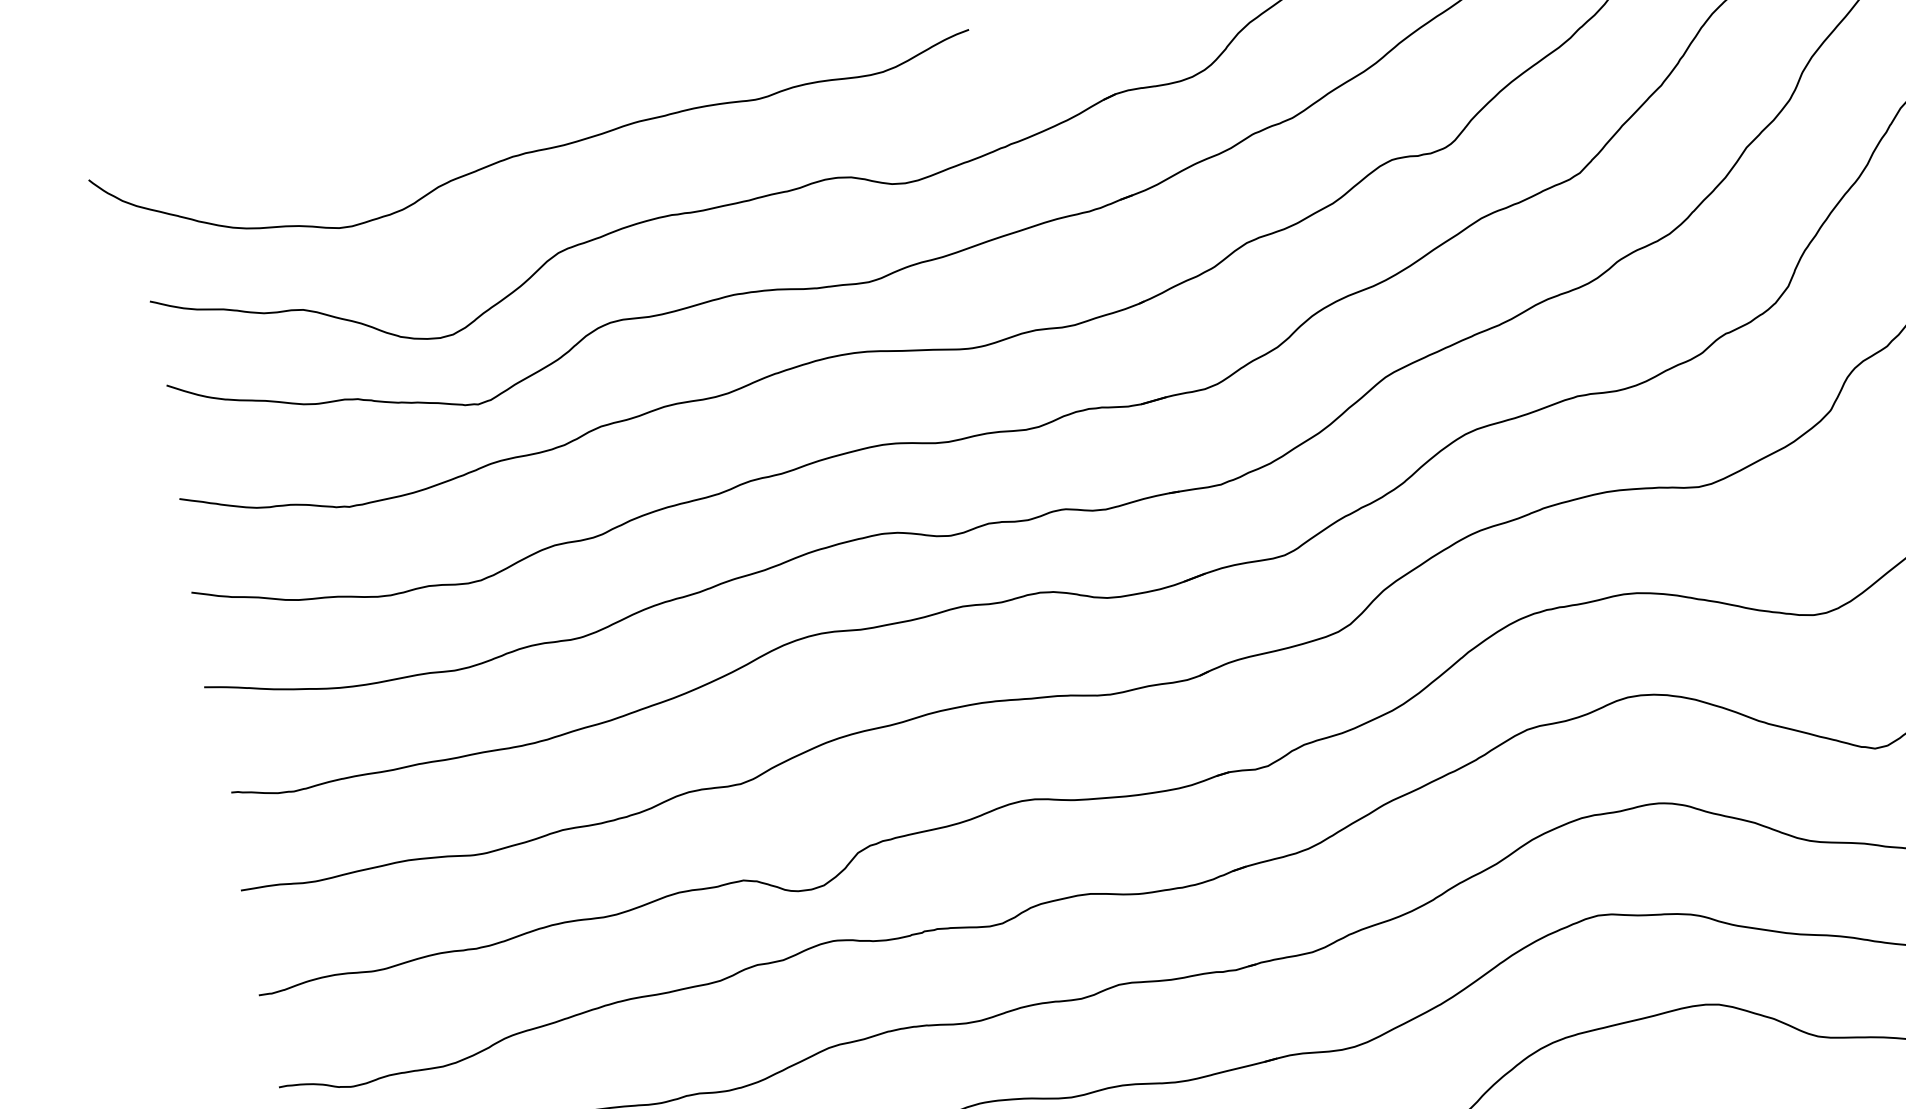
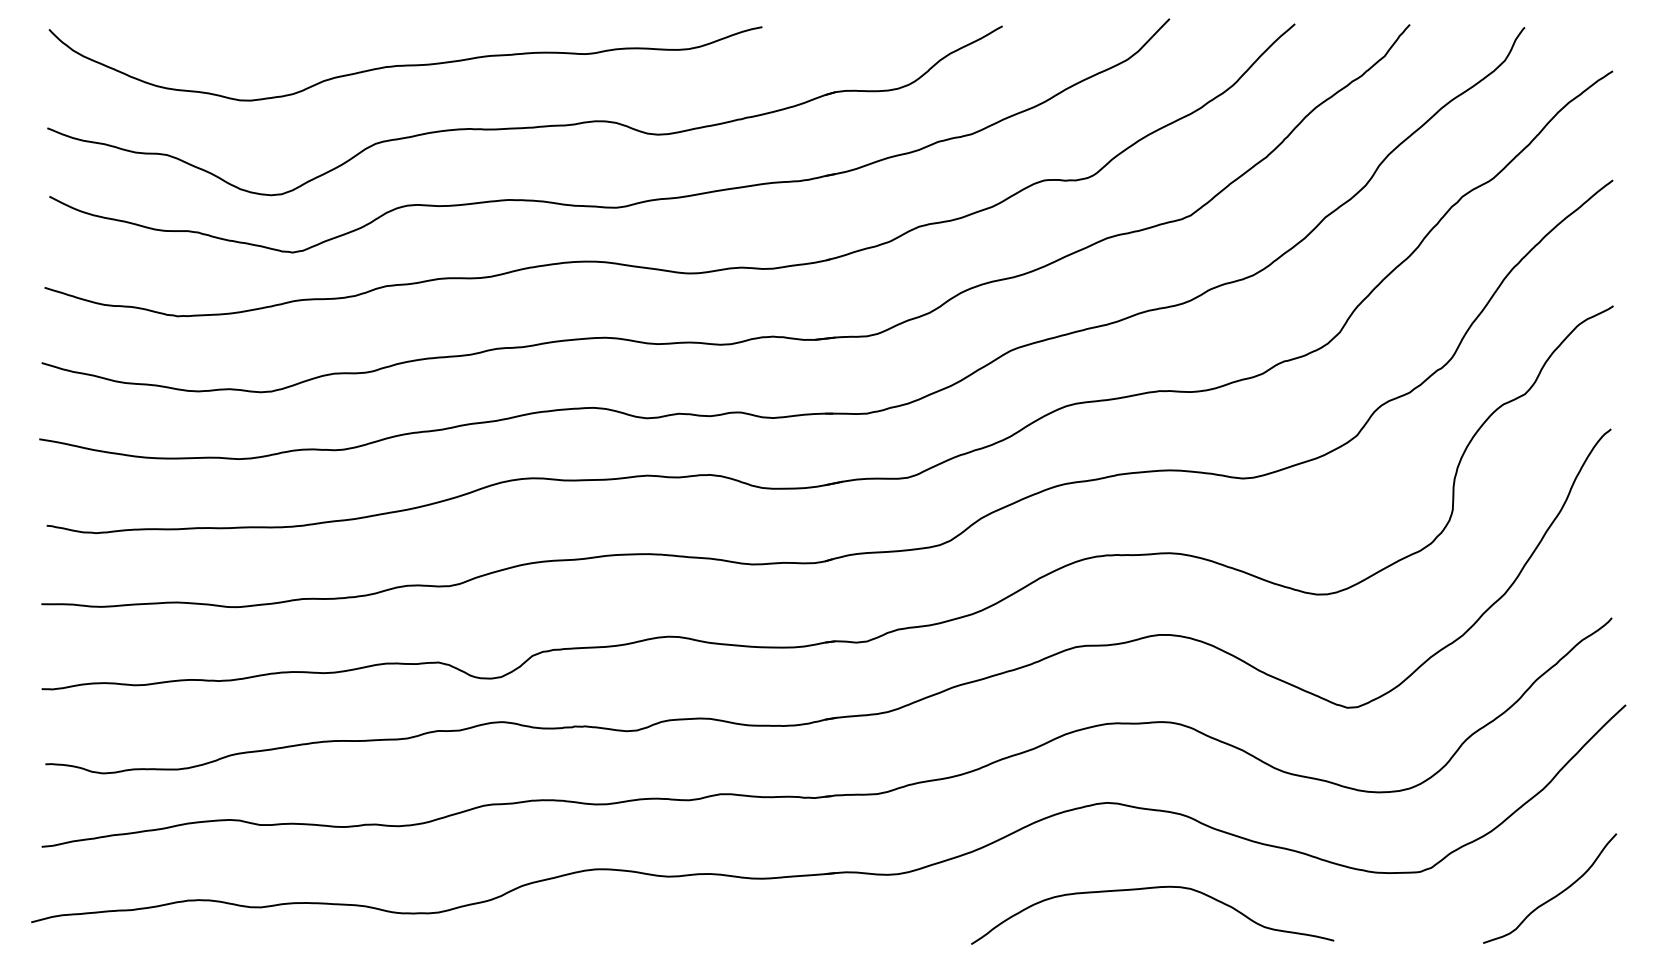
curve: (536, 149) -> (405, 64), moved

